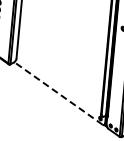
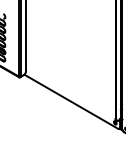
line: (57, 93) -> (70, 101), dashed -> solid

